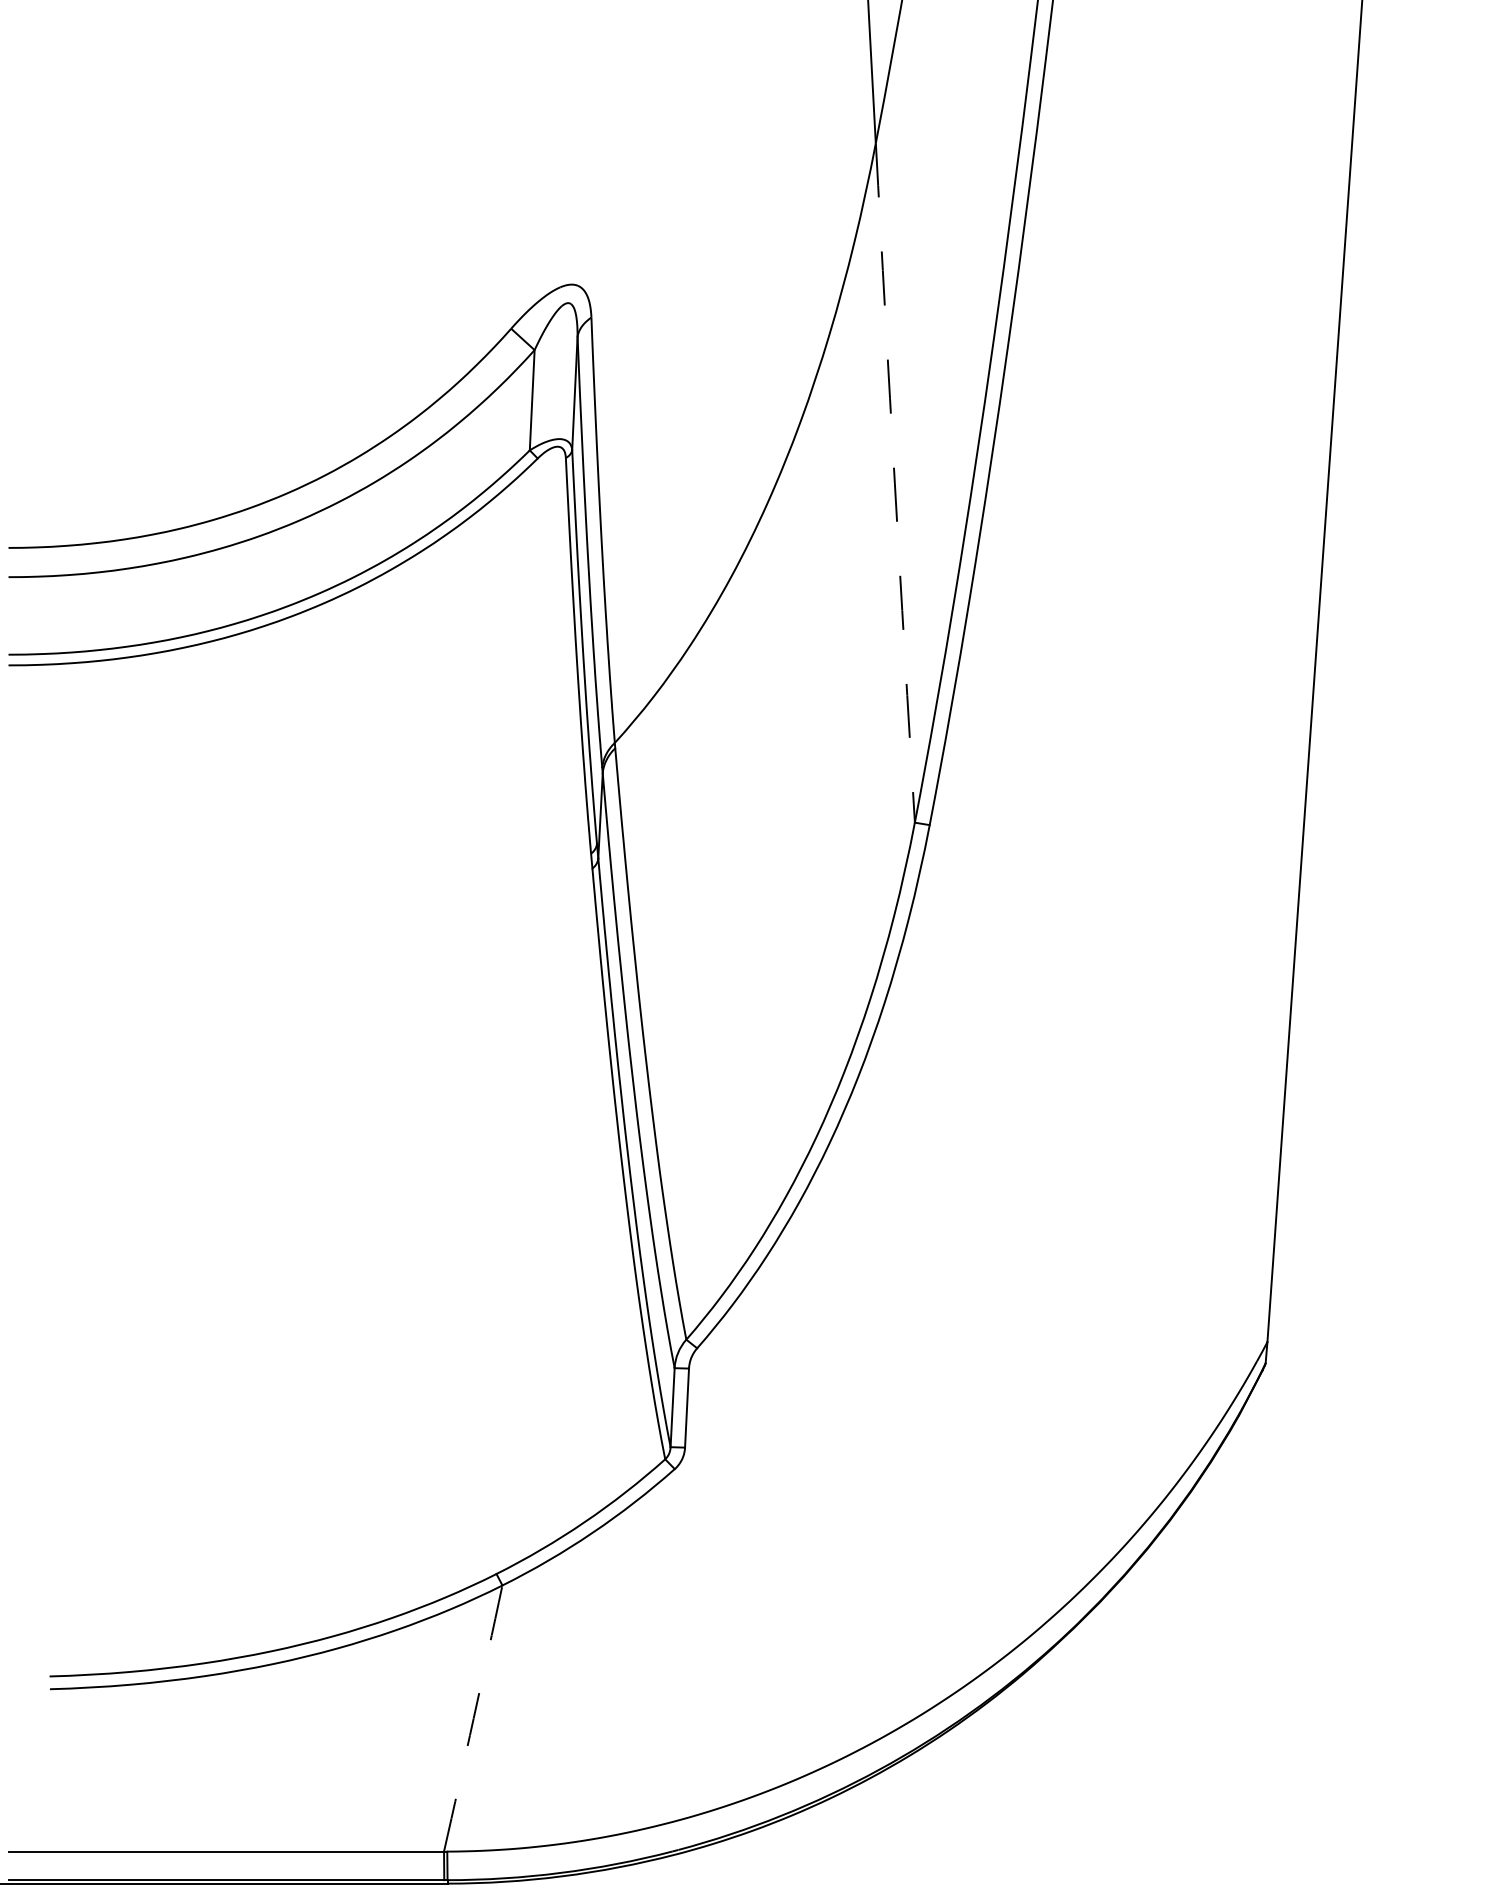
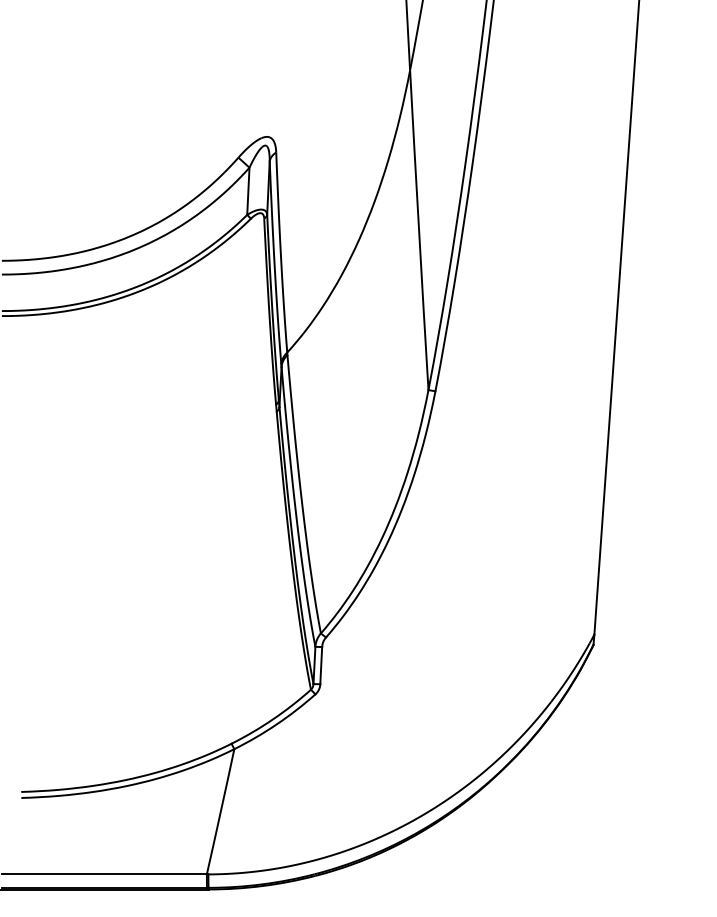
arc: (895, 483) -> (419, 230), dashed -> solid
arc: (472, 1717) -> (220, 811), dashed -> solid

